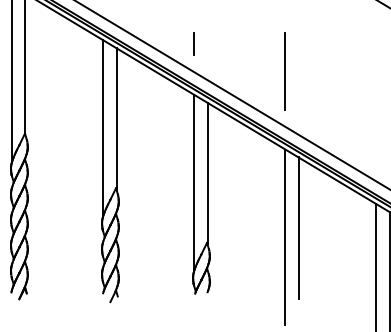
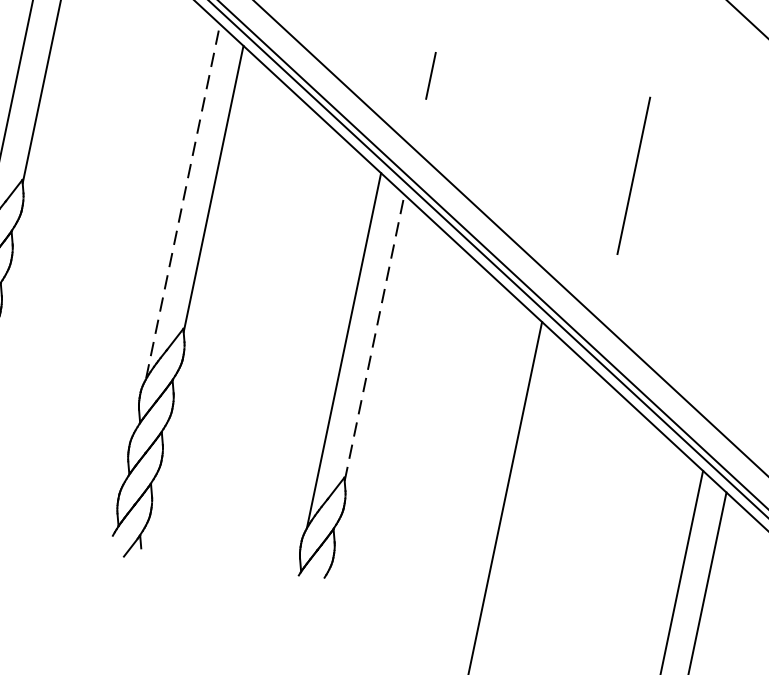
line: (193, 43) -> (429, 74), moved
line: (284, 71) -> (631, 176), moved
line: (103, 127) -> (183, 200), solid -> dashed
line: (207, 173) -> (374, 337), solid -> dashed
line: (298, 228) -> (535, 487), removed

